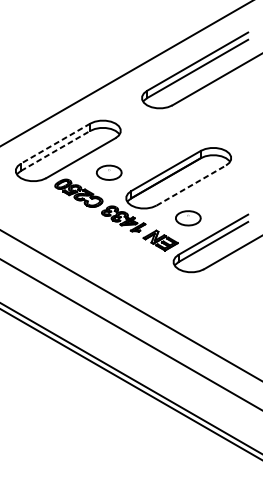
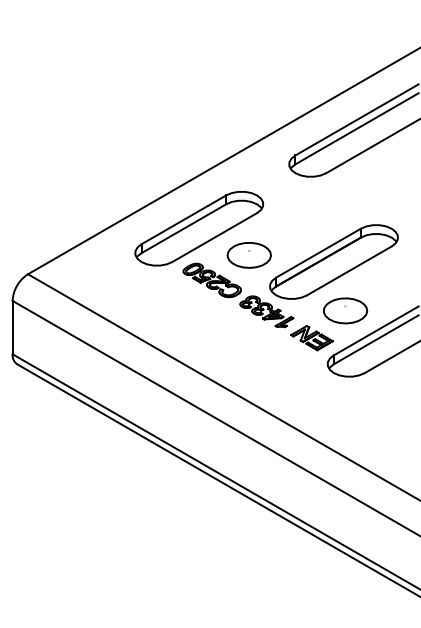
line: (55, 143) -> (183, 219), dashed -> solid
line: (55, 150) -> (183, 228), dashed -> solid
part: (108, 172) -> (248, 255), size x1.43
line: (191, 185) -> (349, 270), dashed -> solid
part: (188, 217) -> (345, 310), size x1.43

